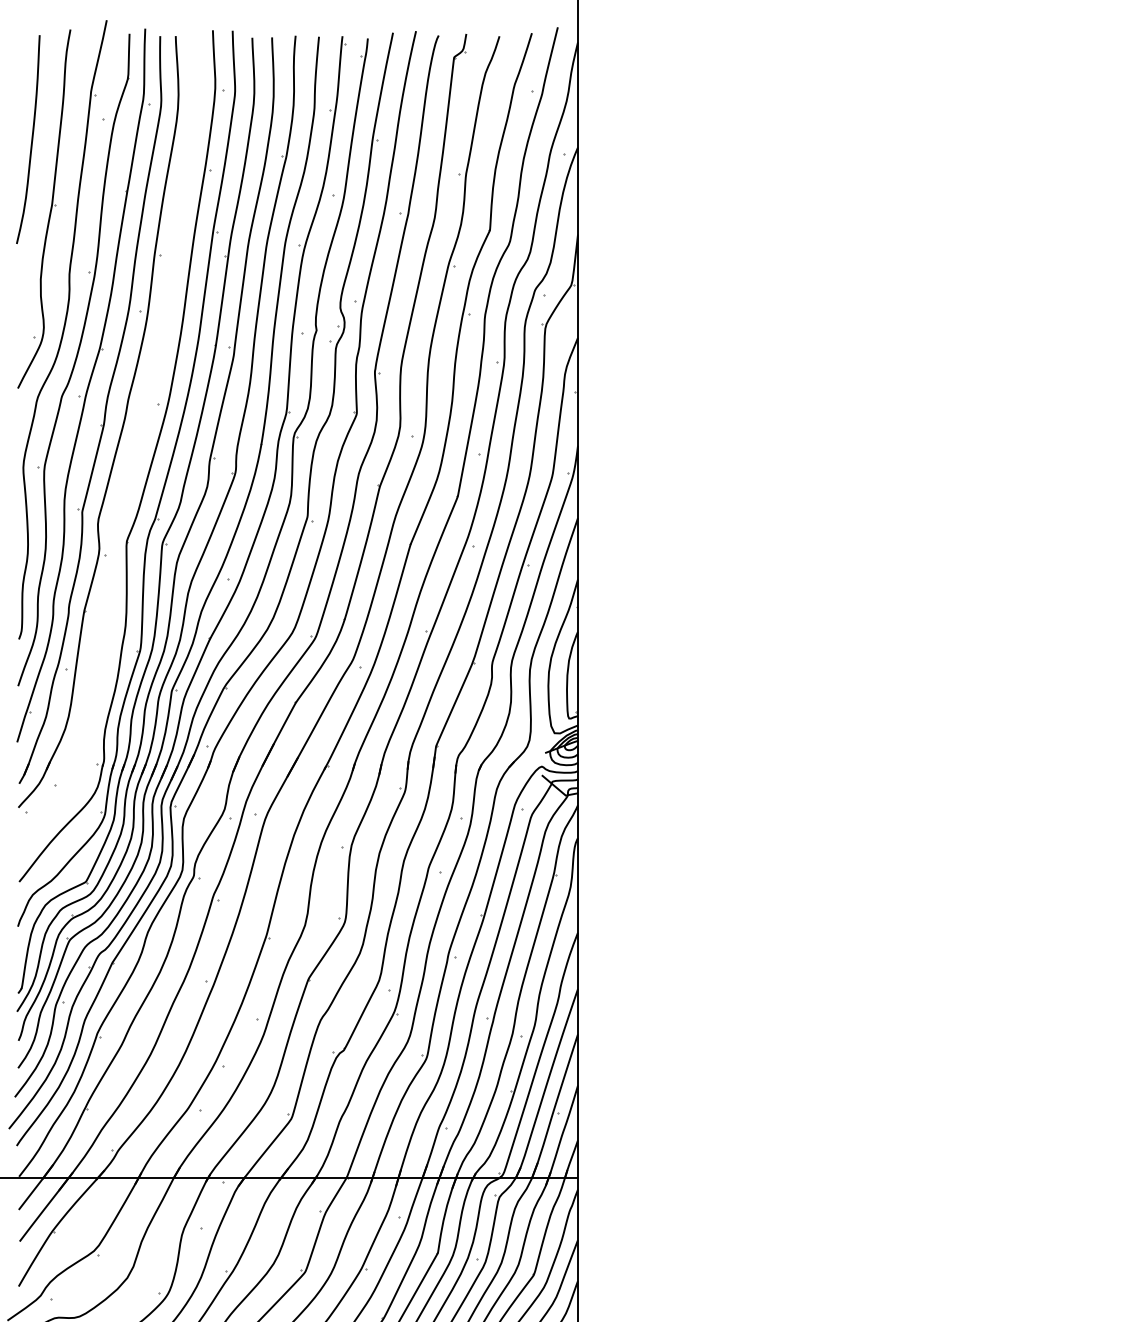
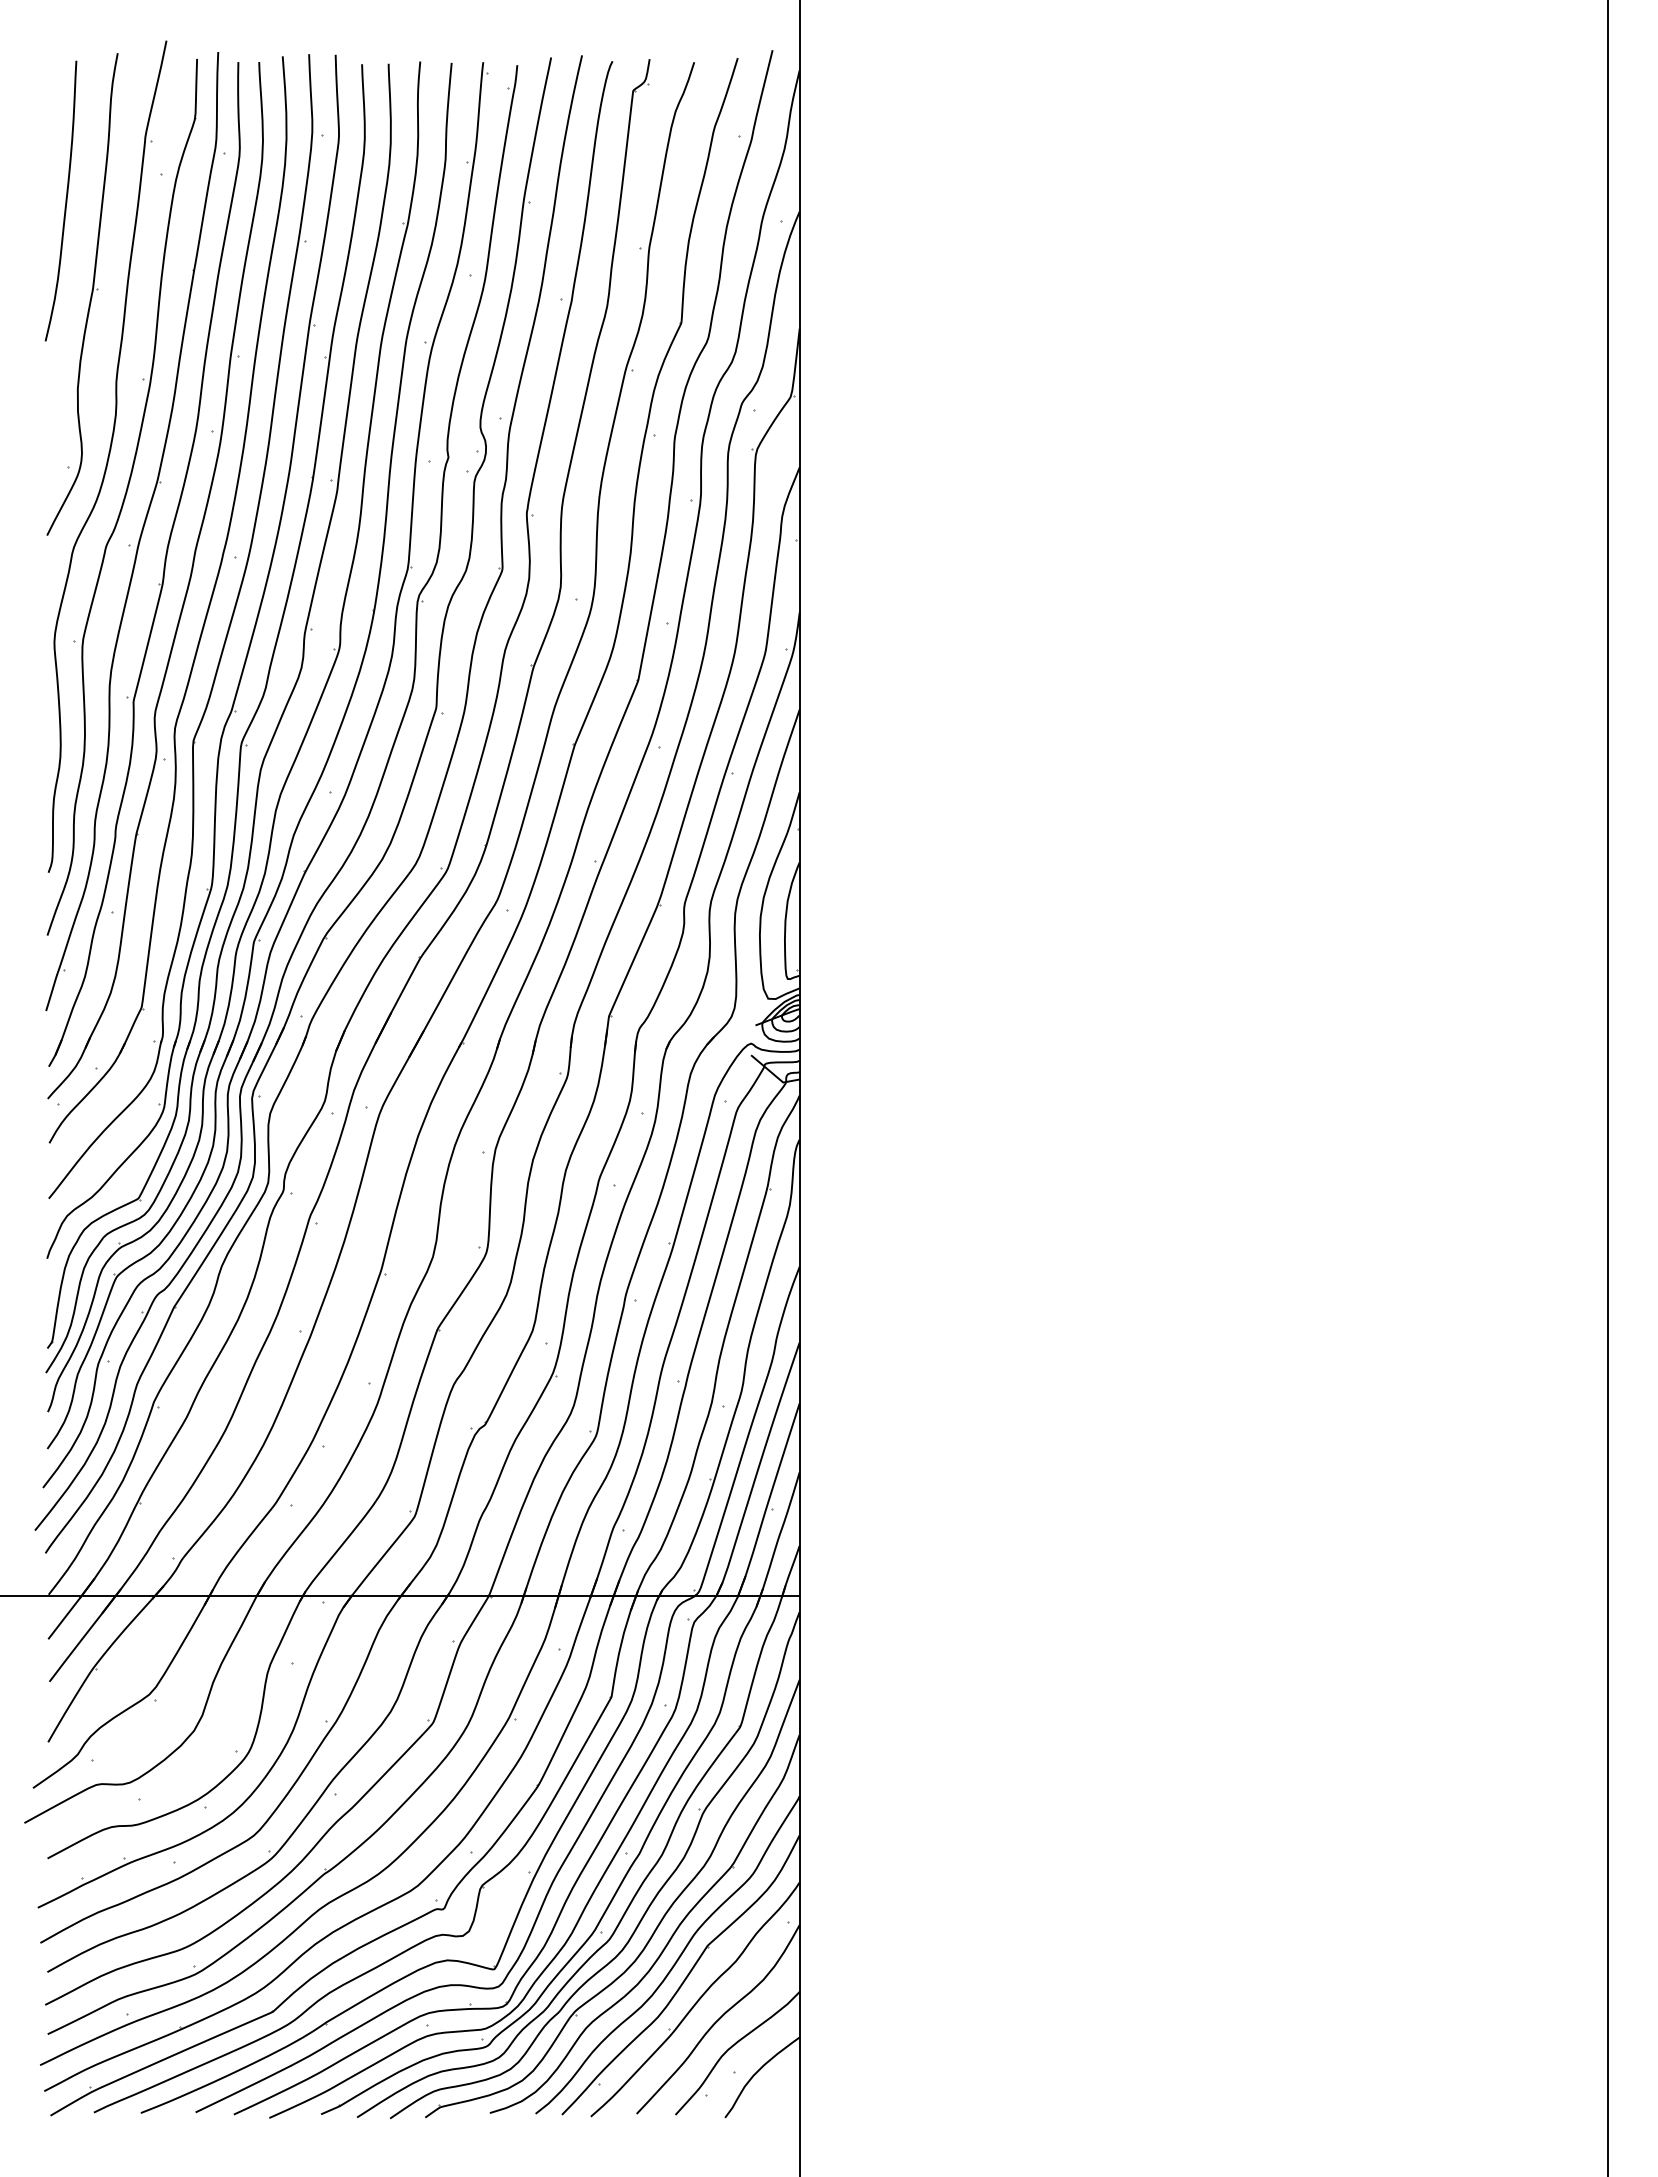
part: (137, 442) -> (207, 607), added

